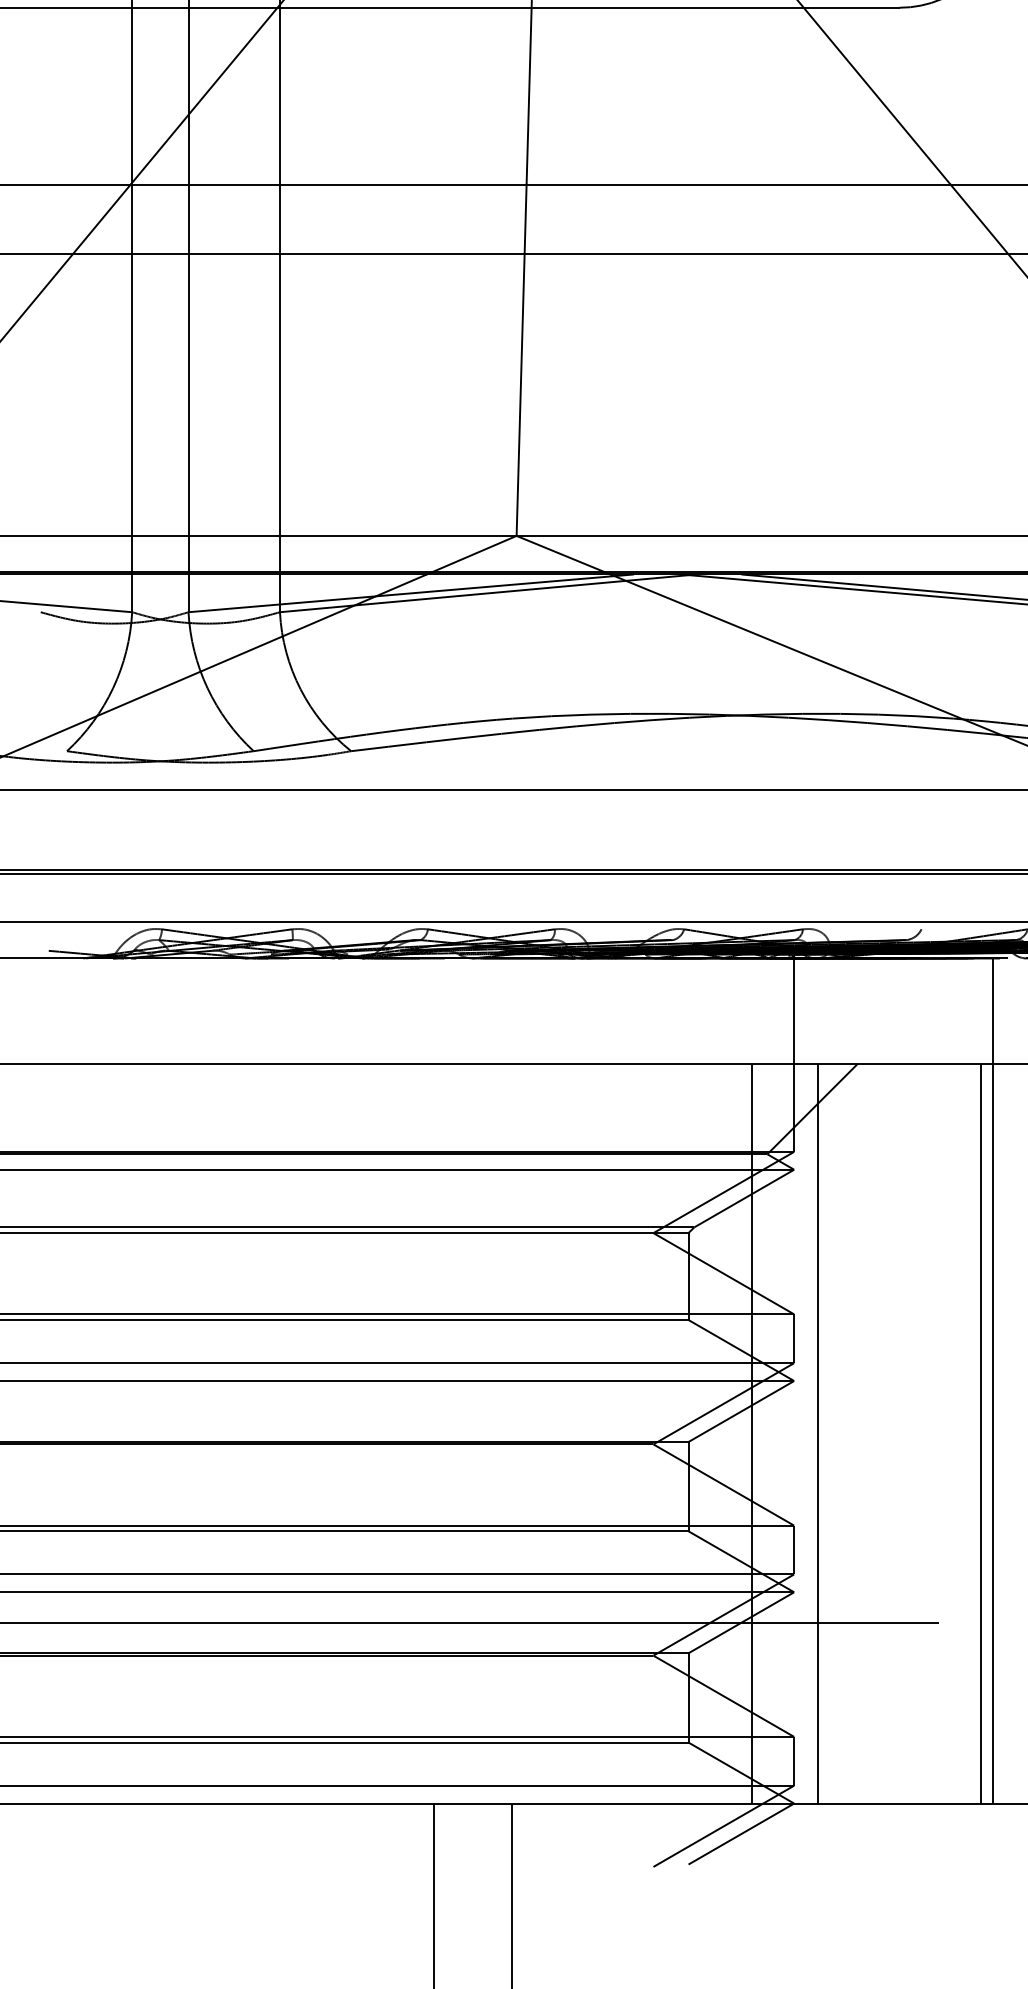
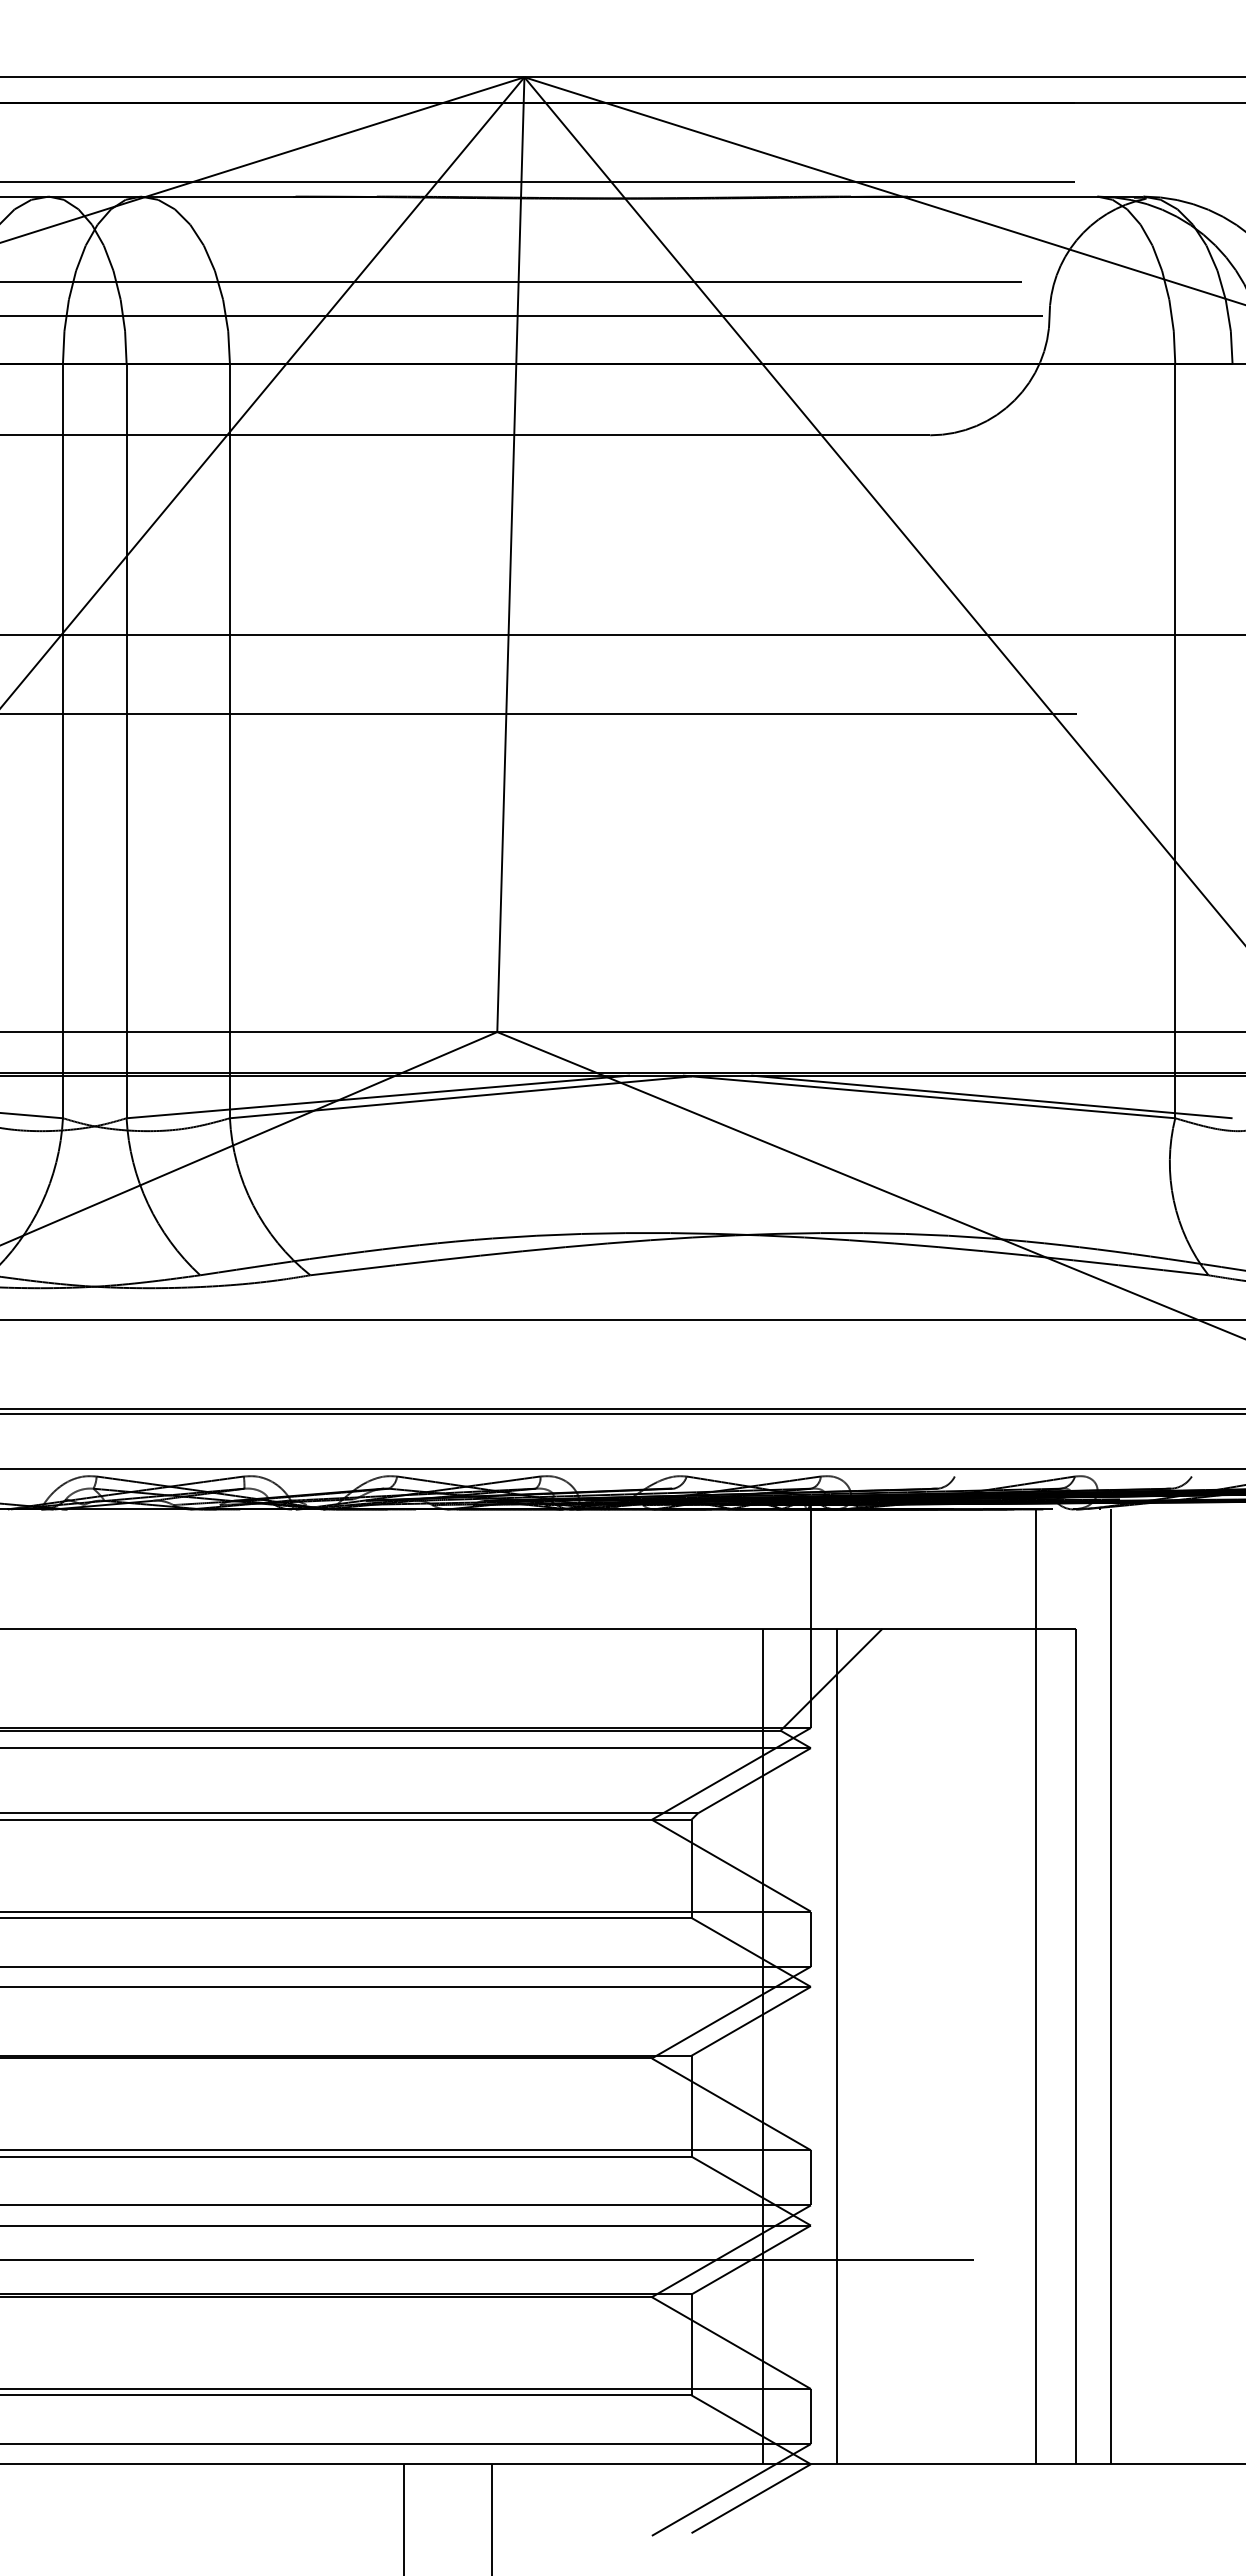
line: (980, 1433) -> (1021, 2046), removed

